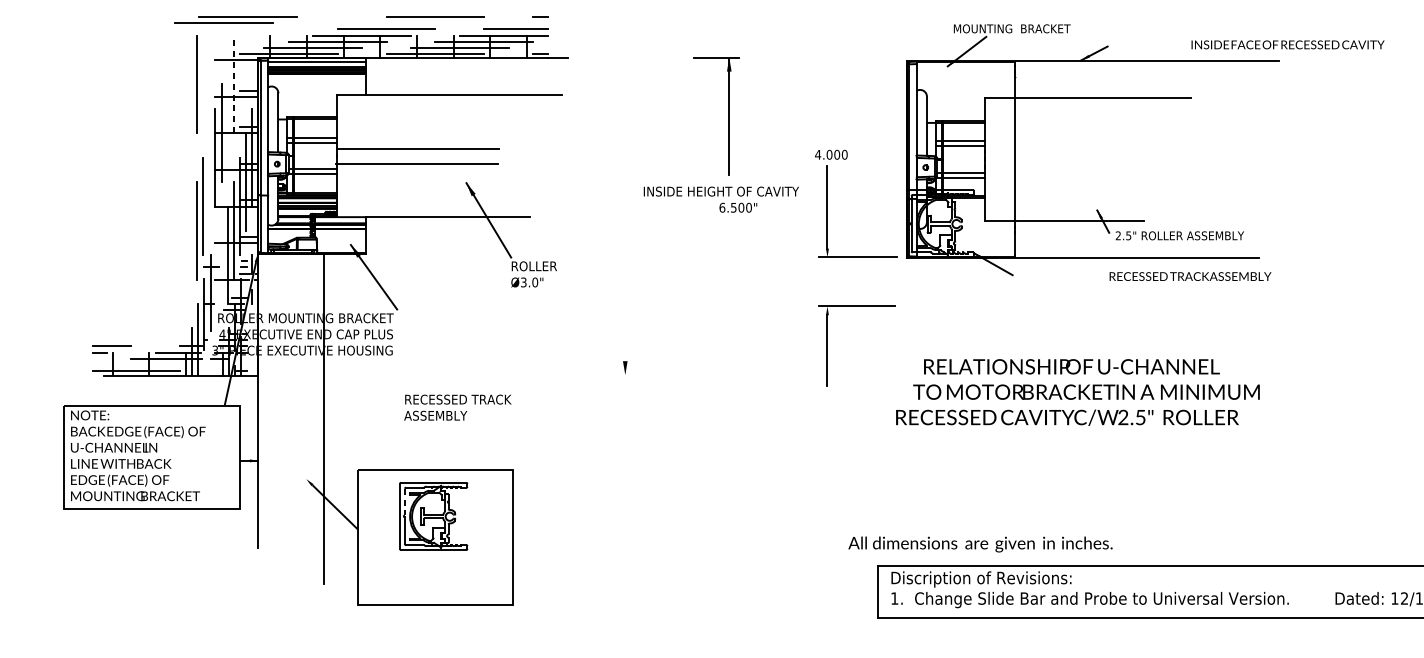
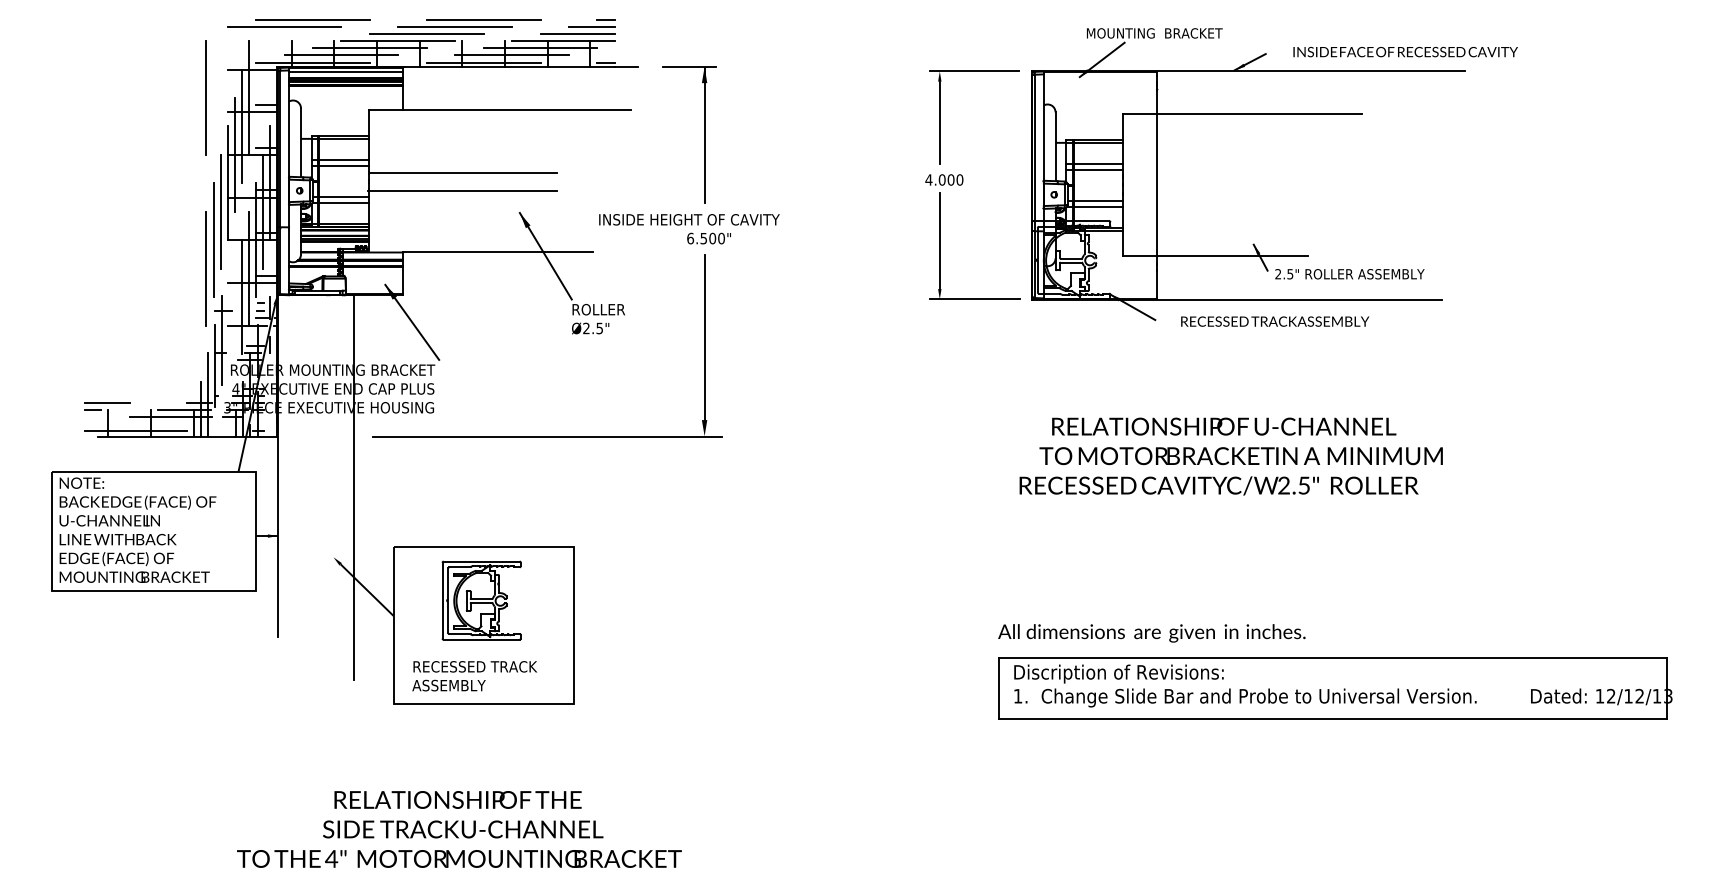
part: (235, 20) -> (298, 23), moved
line: (411, 22) -> (455, 26), added
line: (528, 22) -> (591, 26), added
text: (1287, 45) -> (1405, 52), moved
line: (234, 84) -> (249, 98), dashed -> solid
line: (227, 108) -> (241, 126), added
part: (729, 115) -> (704, 134), moved
line: (209, 181) -> (220, 211), added
text: (721, 199) -> (689, 229), moved
text: (1190, 276) -> (1275, 321), moved
text: (529, 282) -> (593, 328), Ø3.0" -> Ø2.5"
line: (625, 291) -> (704, 338), added
part: (828, 346) -> (940, 117), moved
line: (490, 375) -> (547, 436), added
text: (457, 407) -> (474, 676), moved
line: (405, 501) -> (448, 583), dashed -> solid
text: (980, 544) -> (1151, 633), moved

